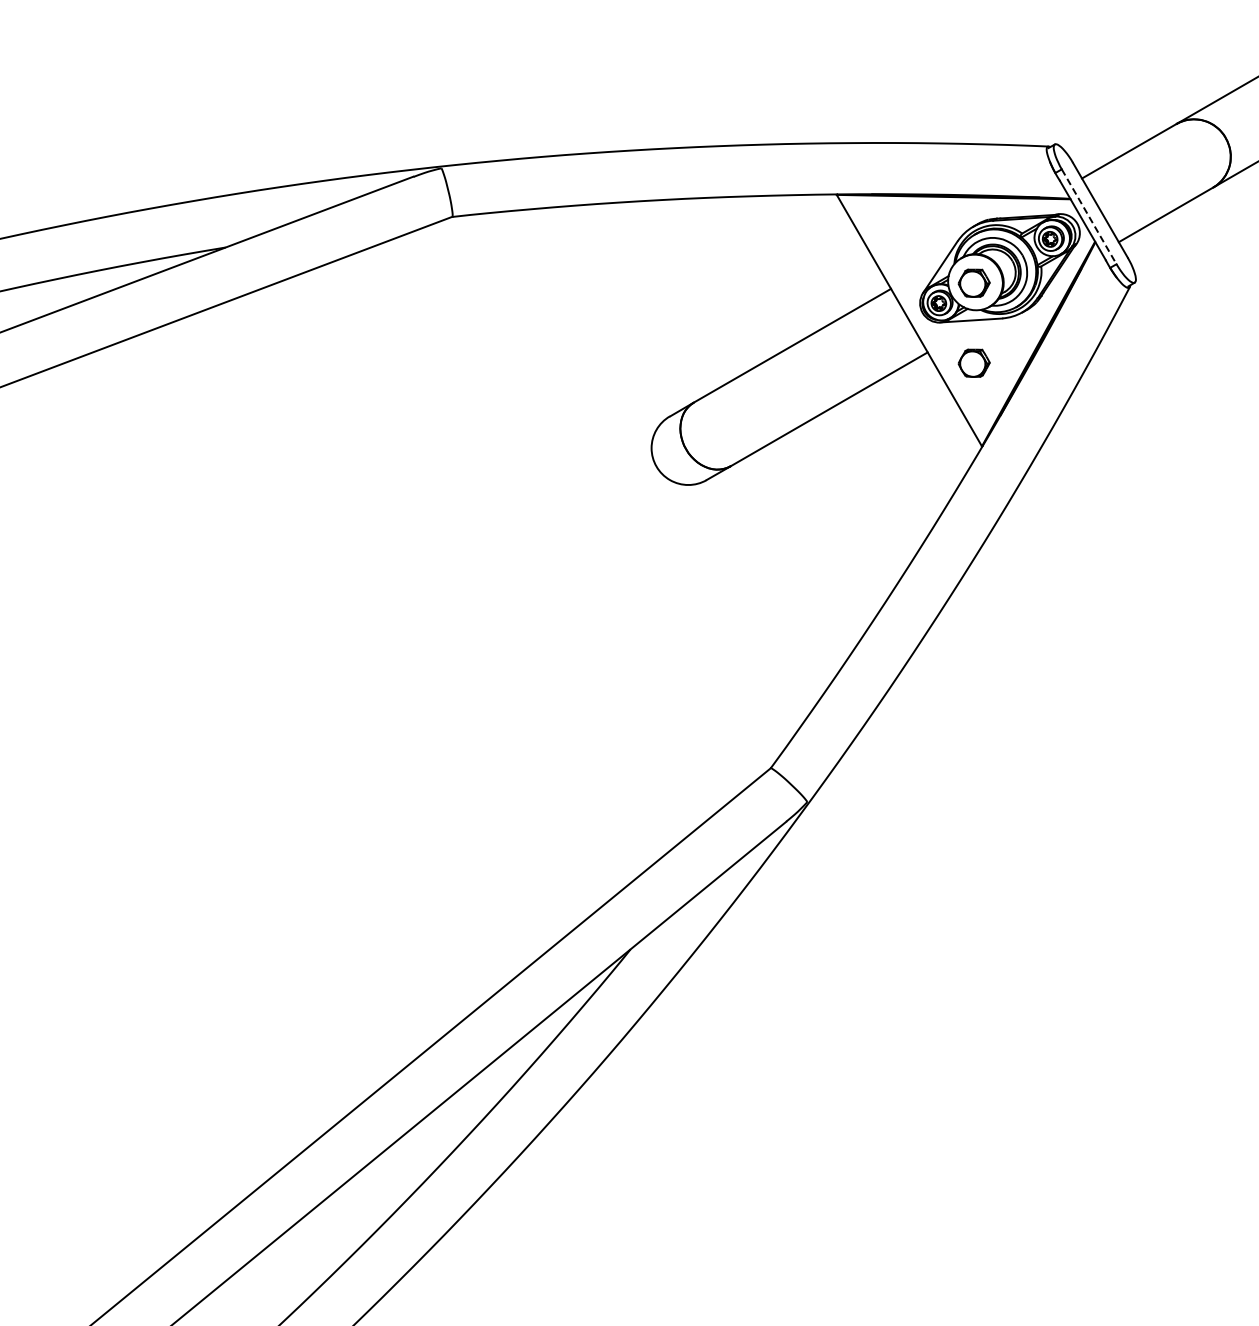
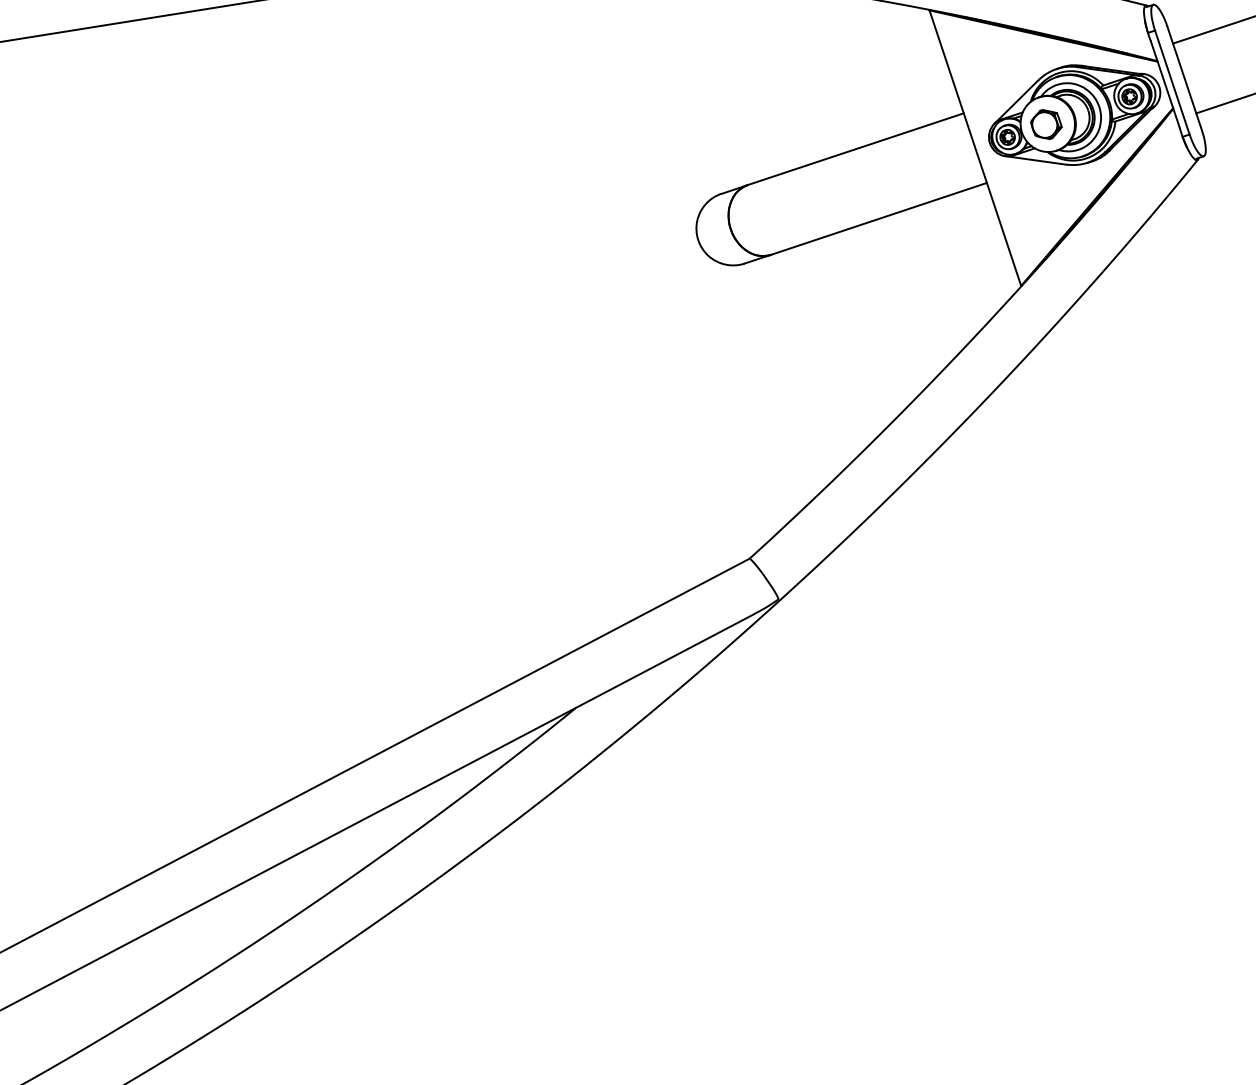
line: (1089, 216) -> (1172, 82), dashed -> solid
part: (973, 362) -> (1029, 202), removed

